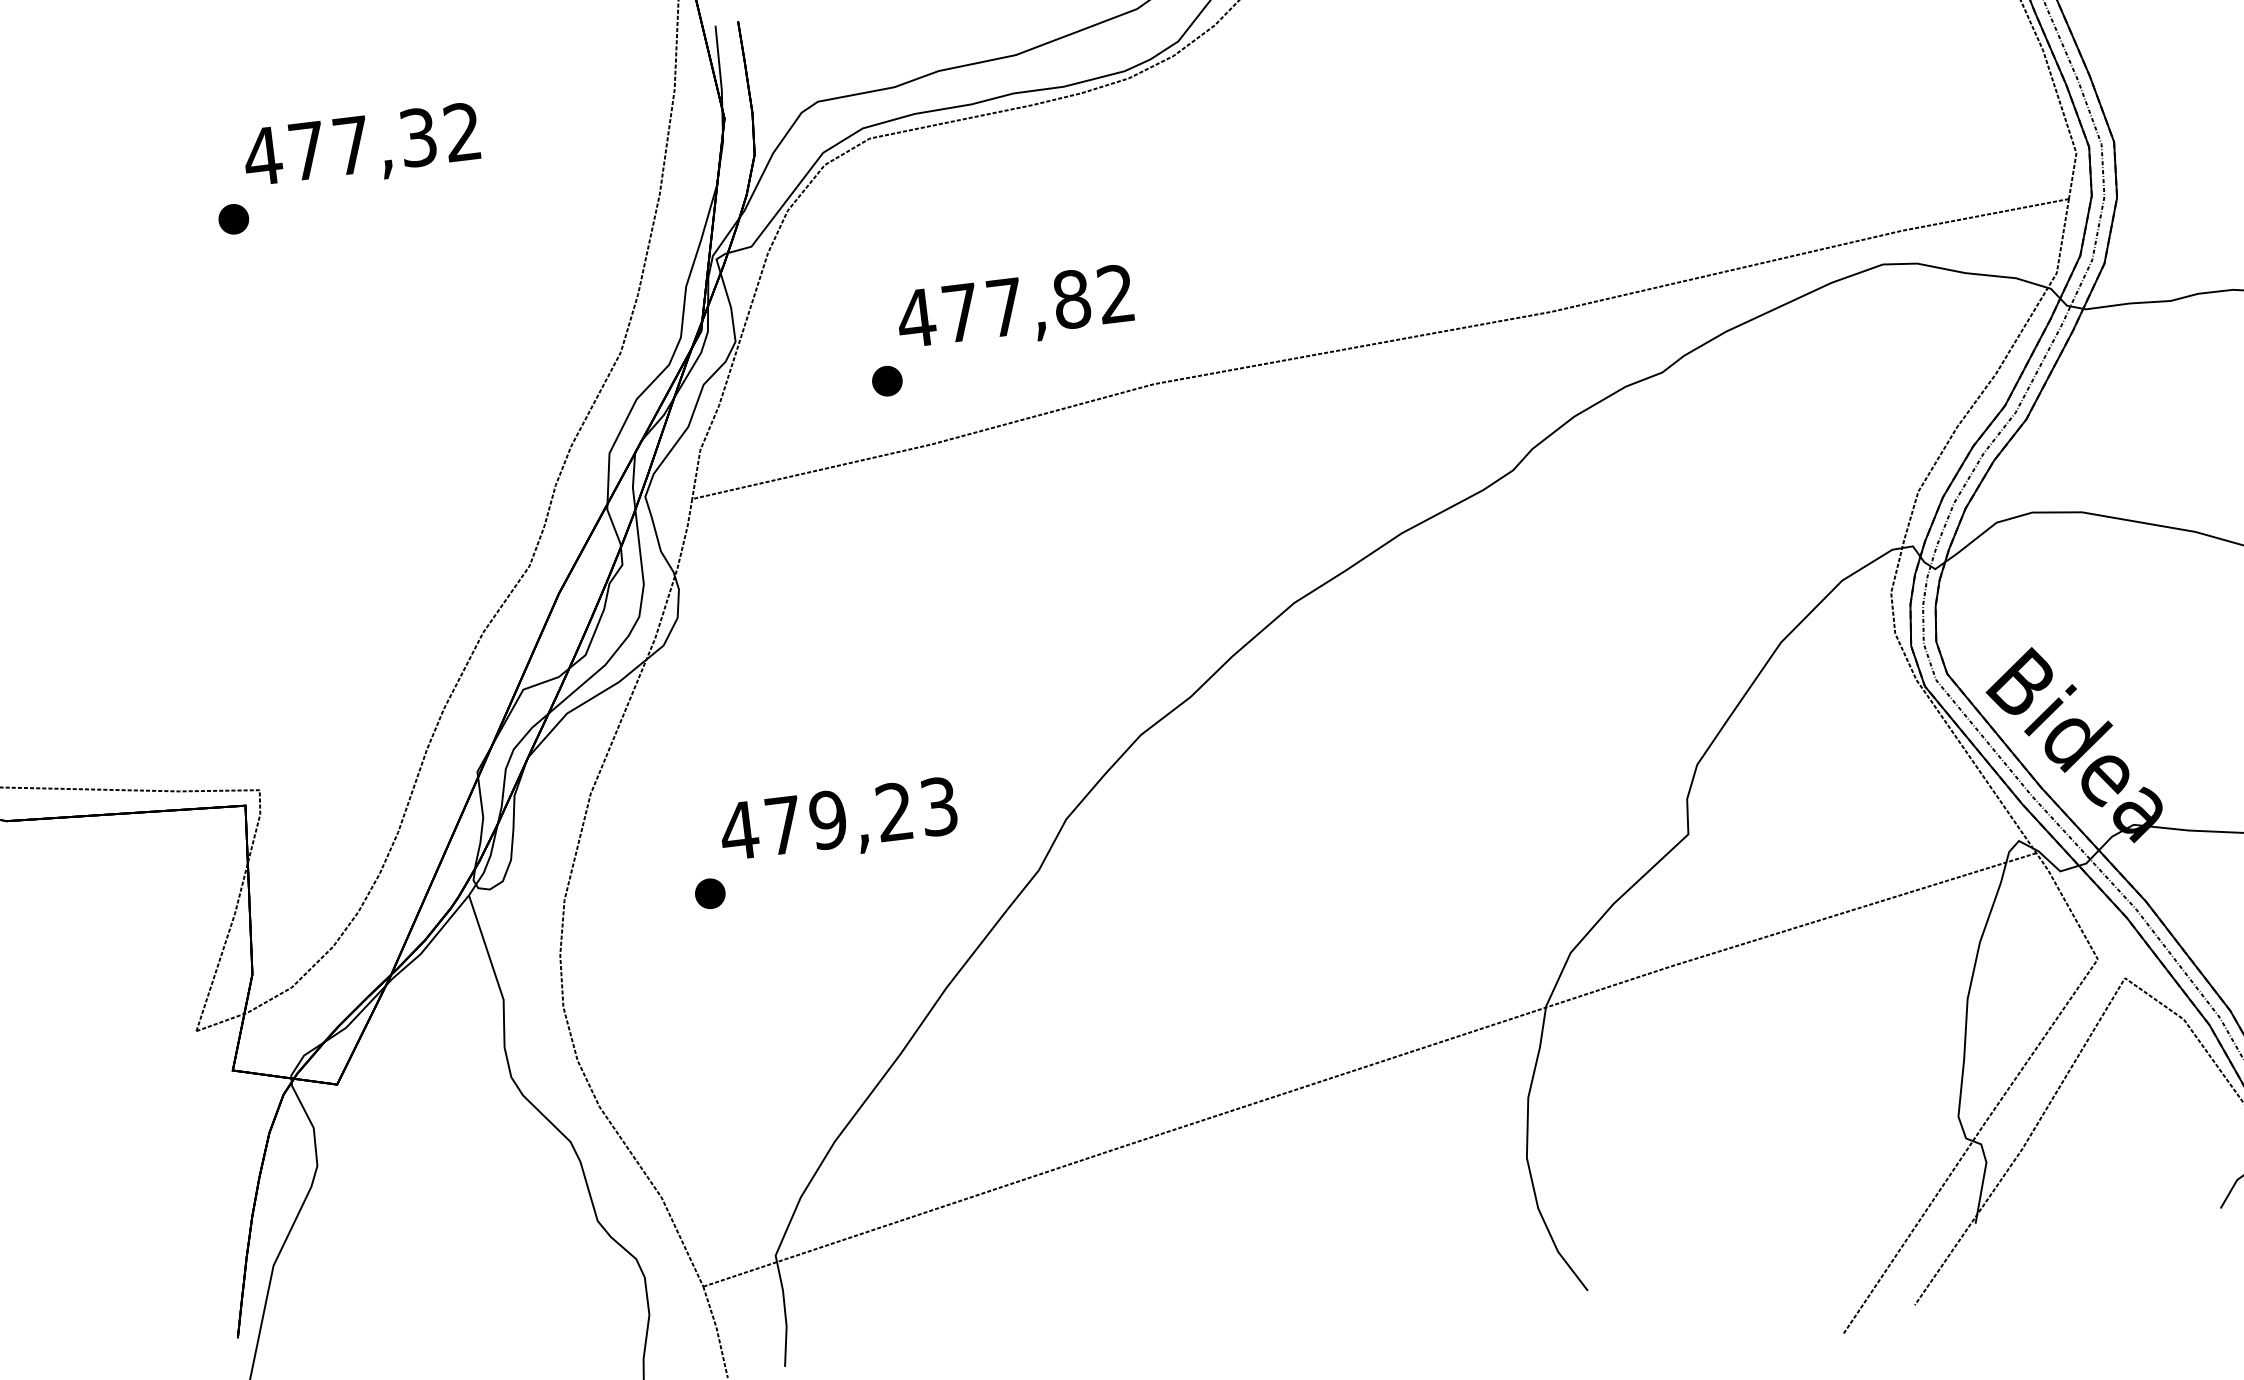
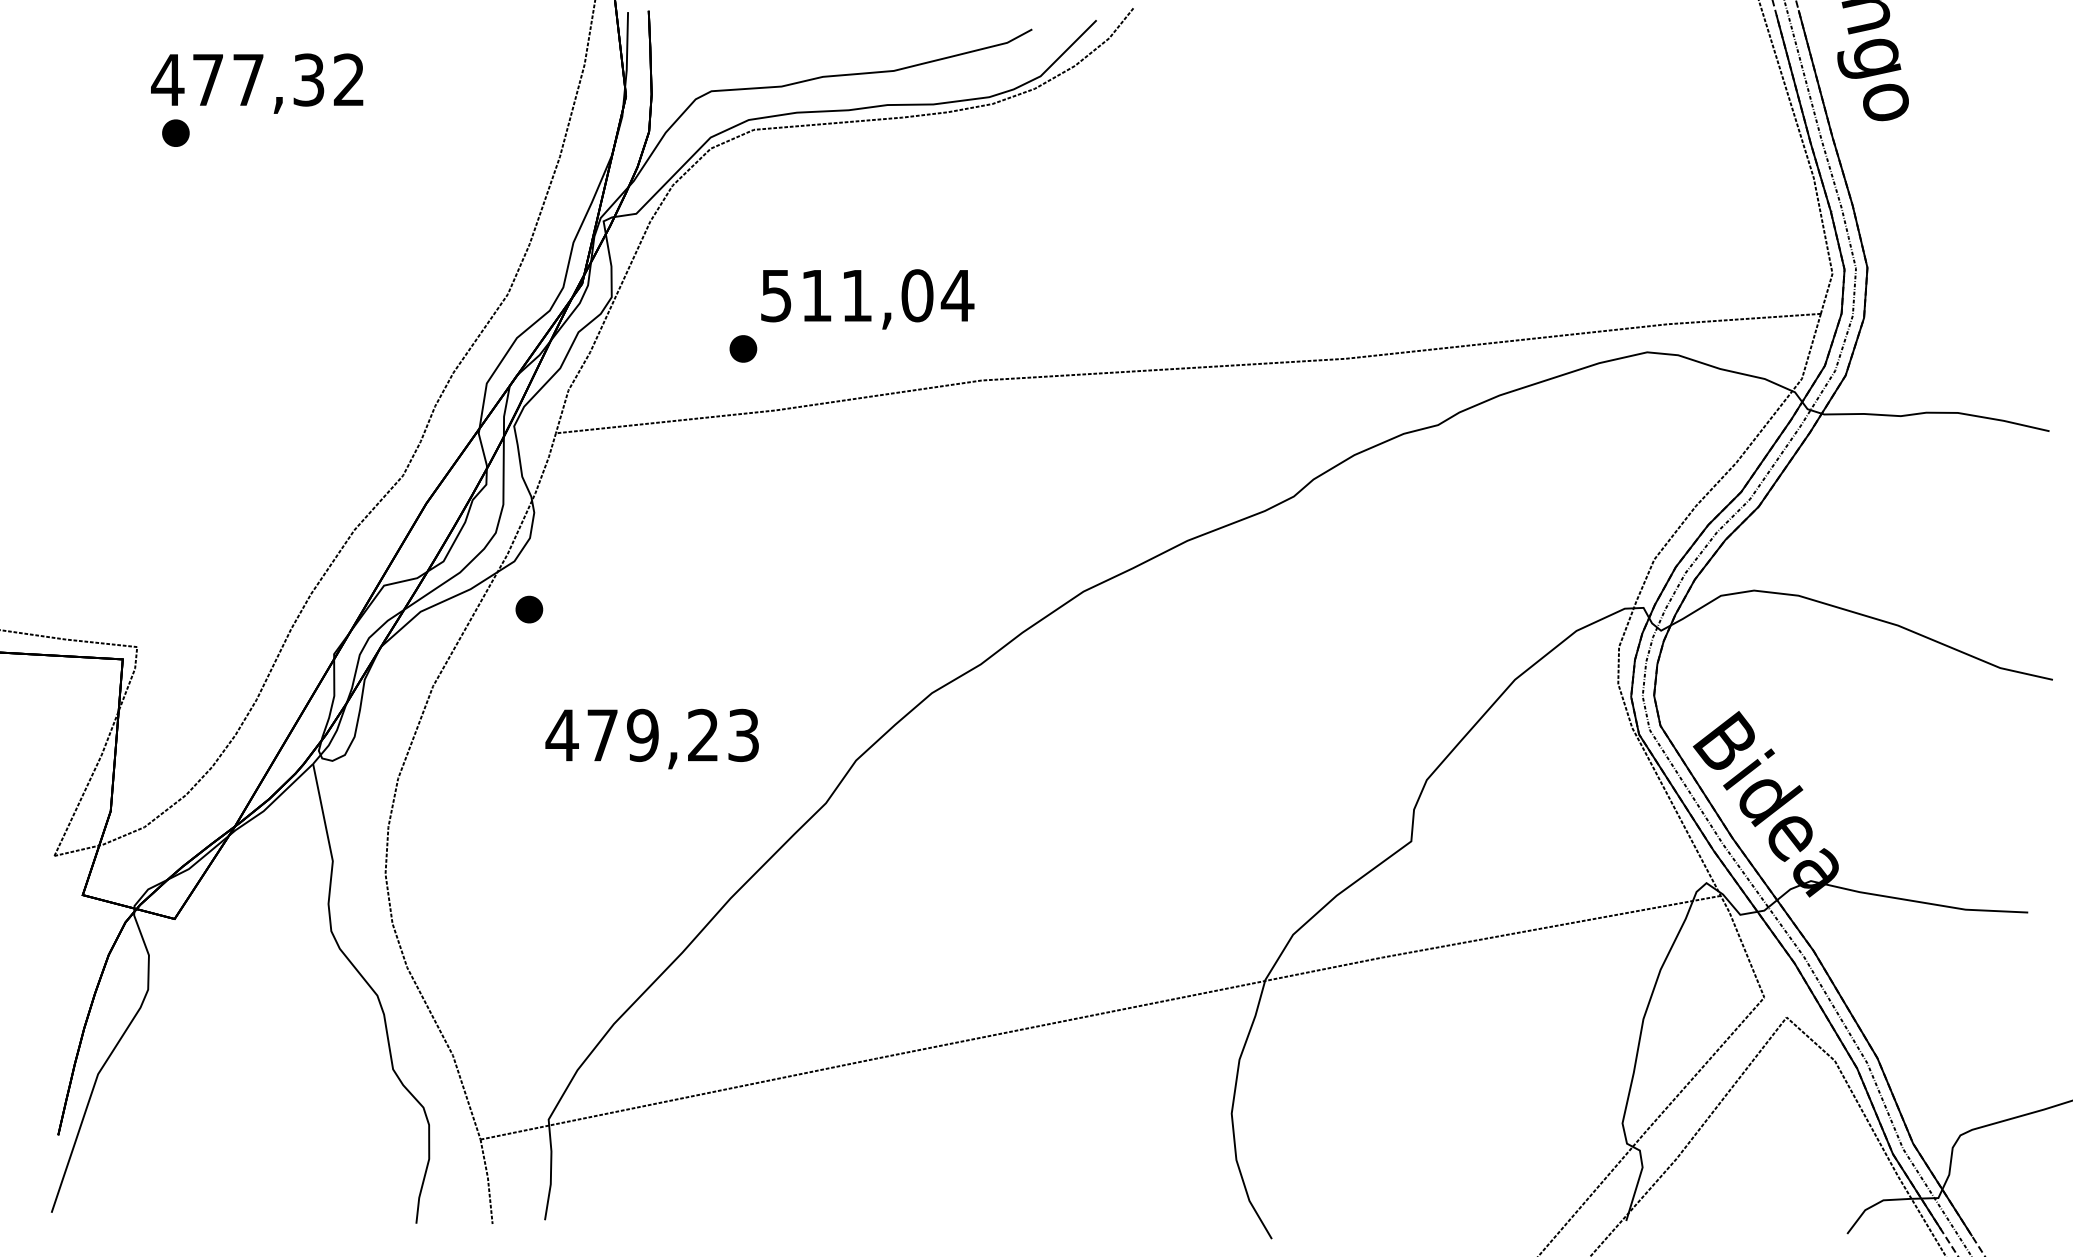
text: (362, 148) -> (257, 83), moved
text: (1015, 305) -> (866, 295), 477,82 -> 511,04
part: (710, 893) -> (529, 609), moved

